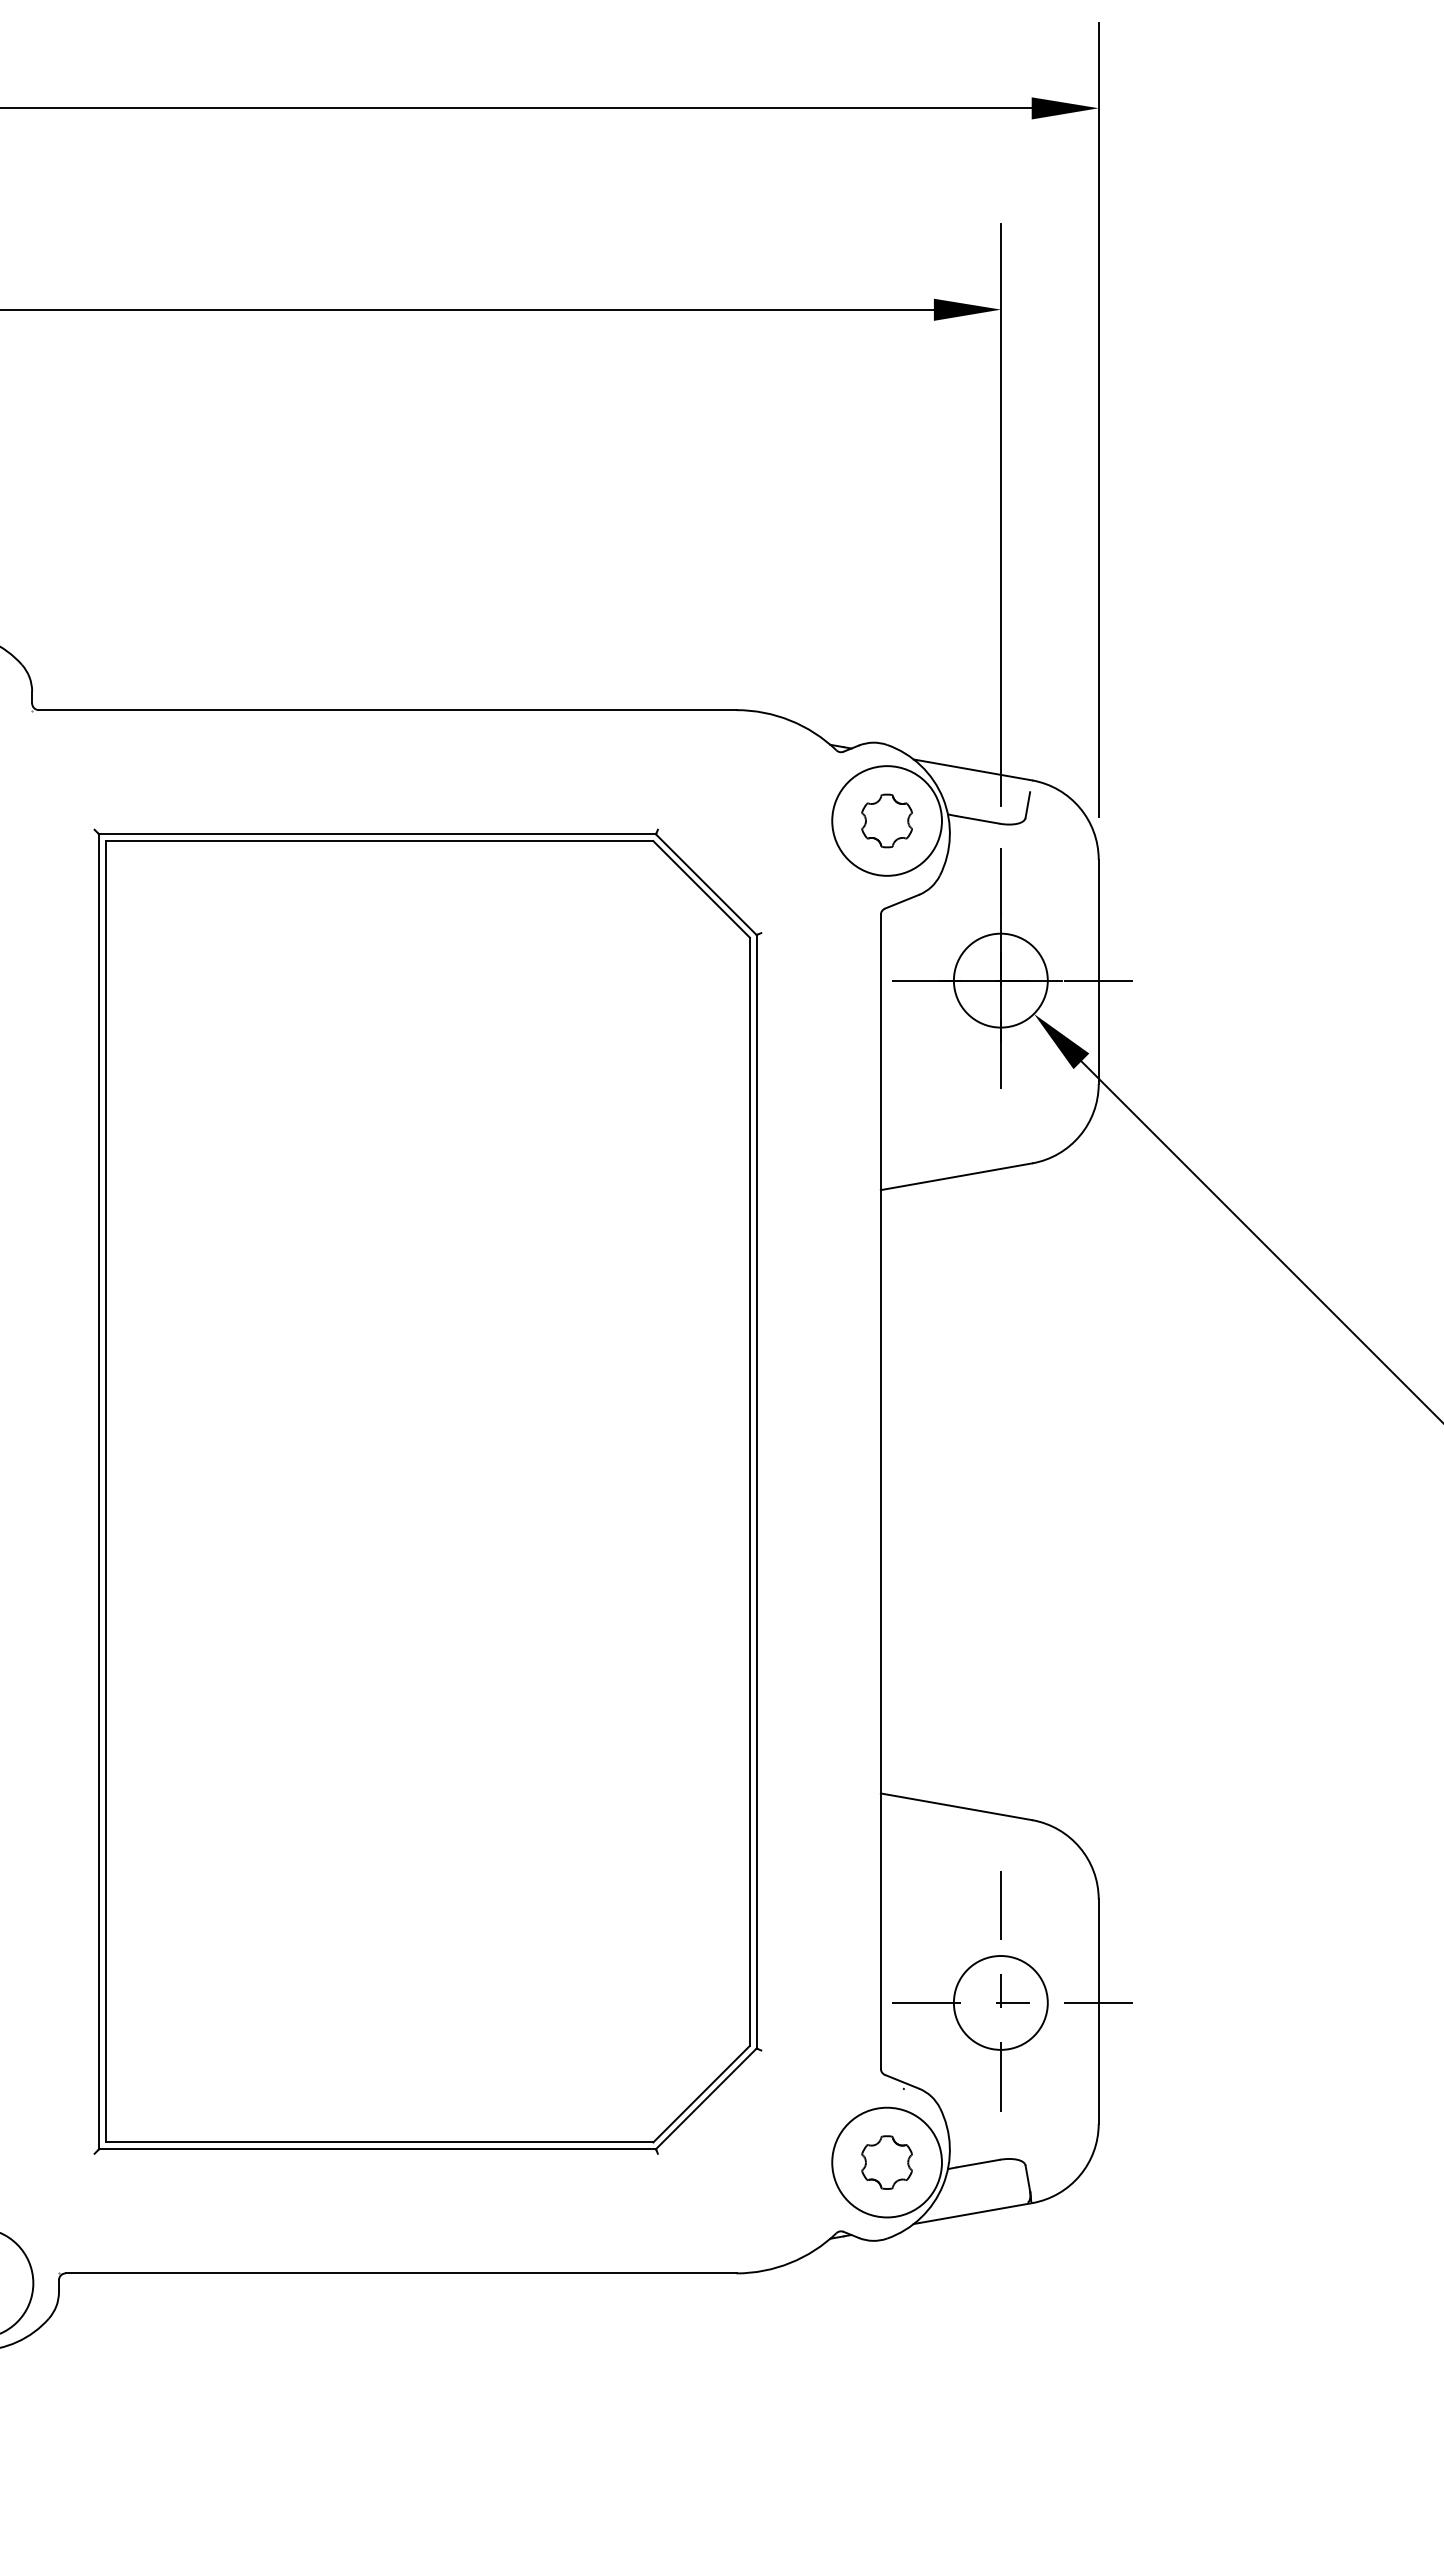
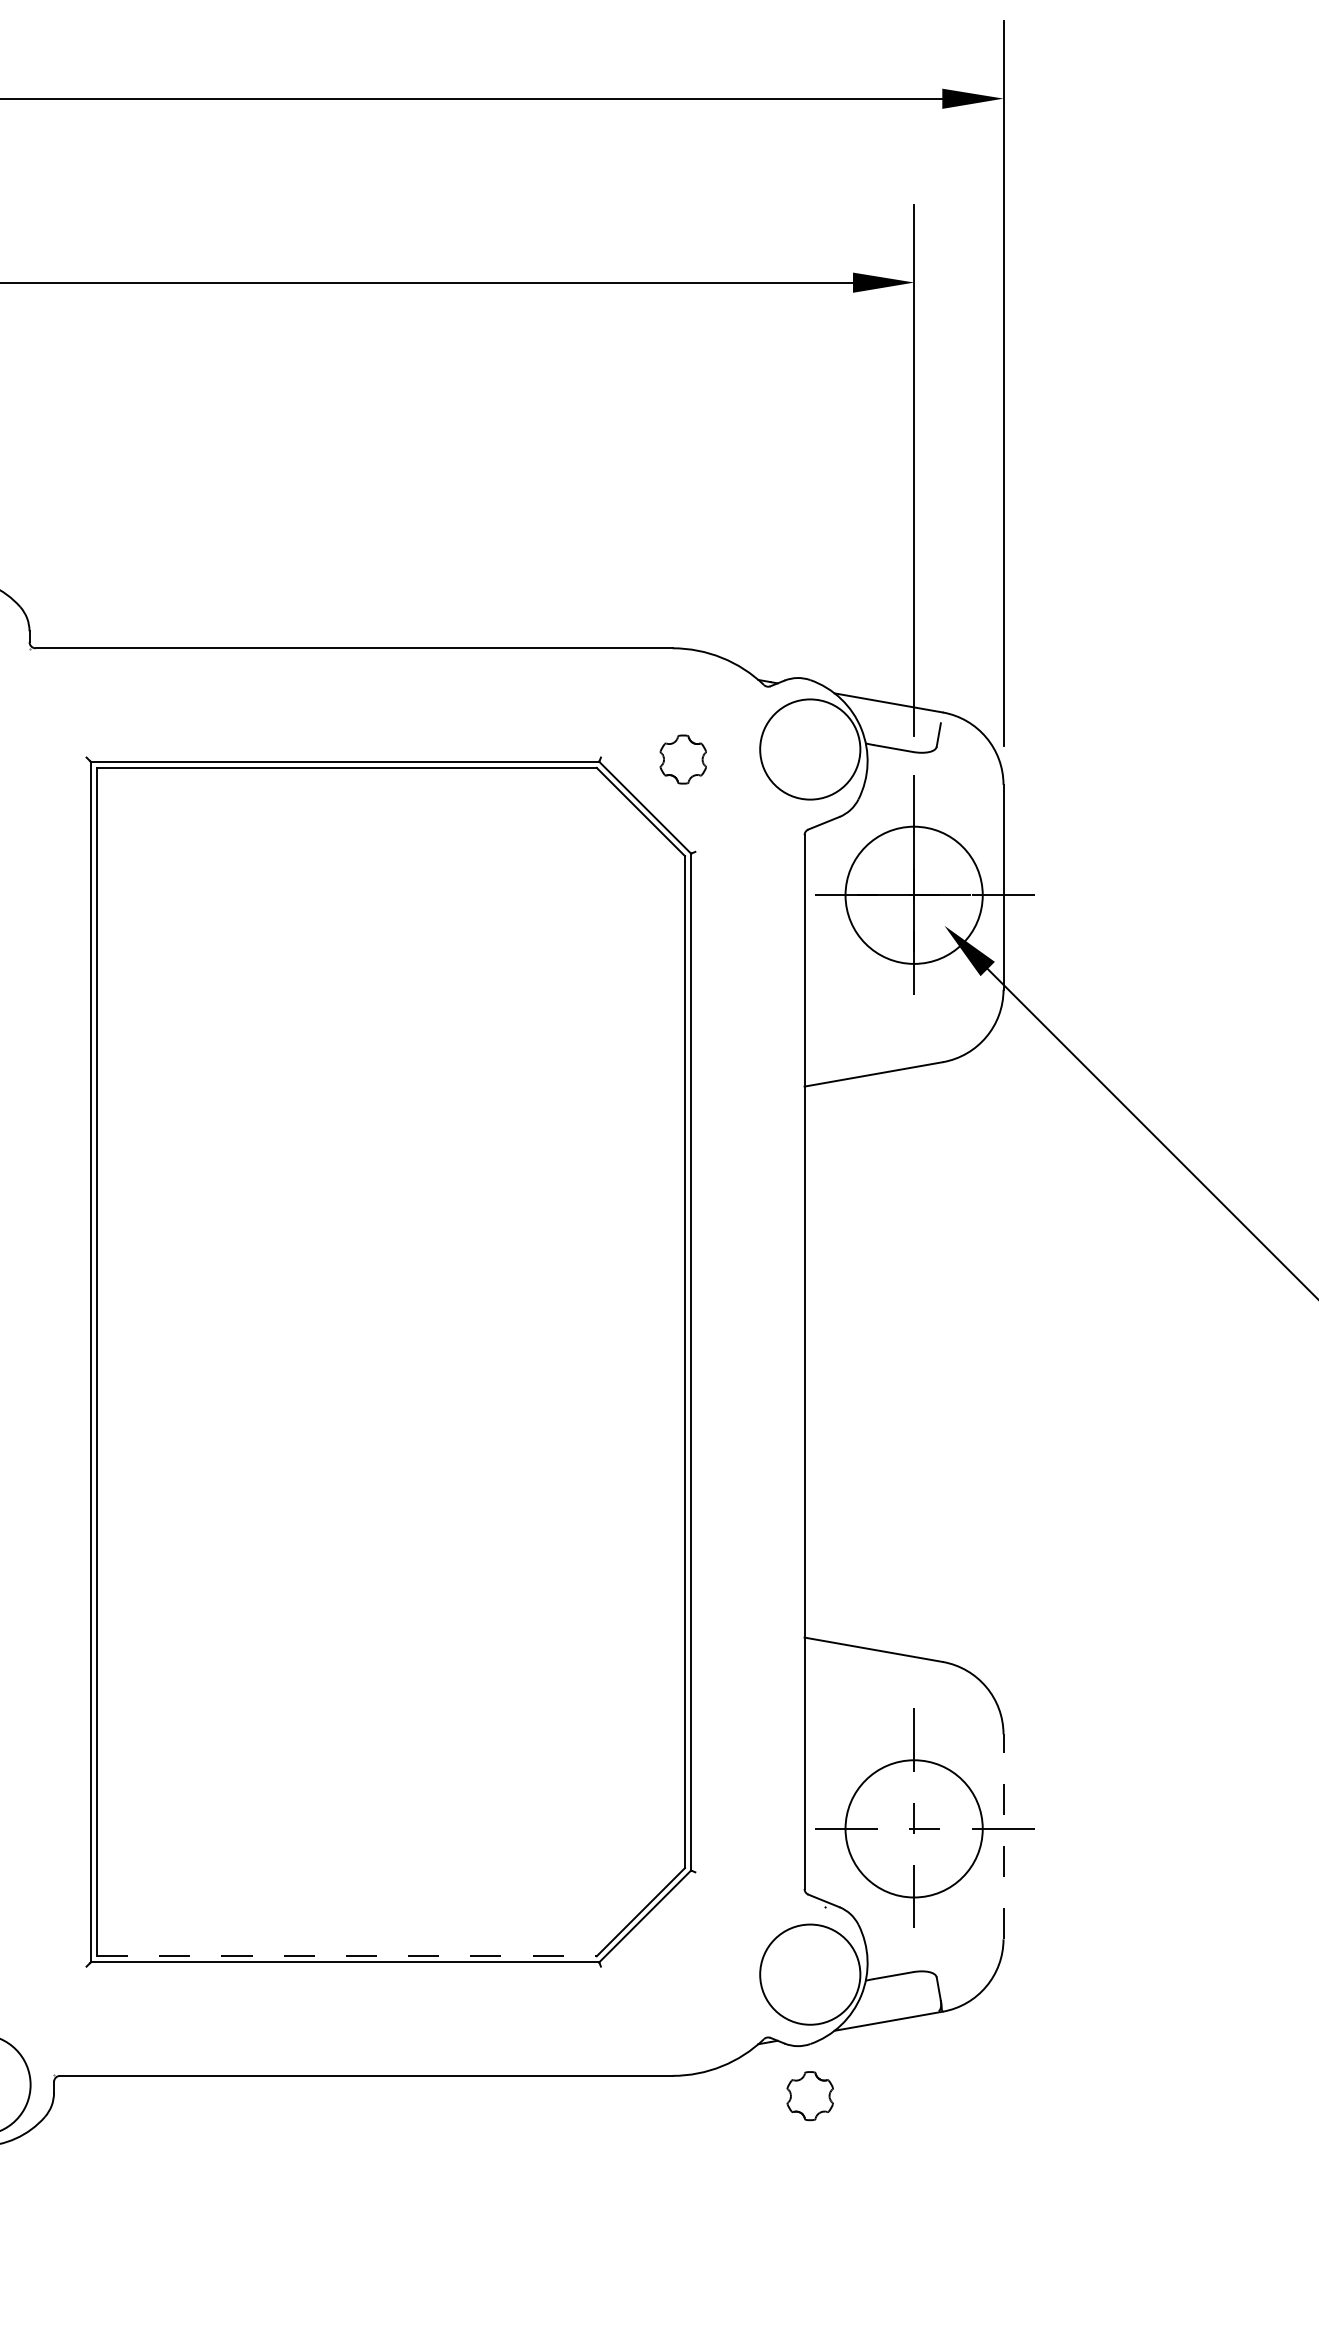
part: (886, 820) -> (682, 759), moved
circle: (1000, 980) -> (913, 895), size x1.6
circle: (1000, 2002) -> (913, 1828), size x1.6
line: (1098, 2011) -> (1003, 1836), solid -> dashed
line: (379, 2142) -> (346, 1956), solid -> dashed
part: (886, 2162) -> (809, 2096), moved

